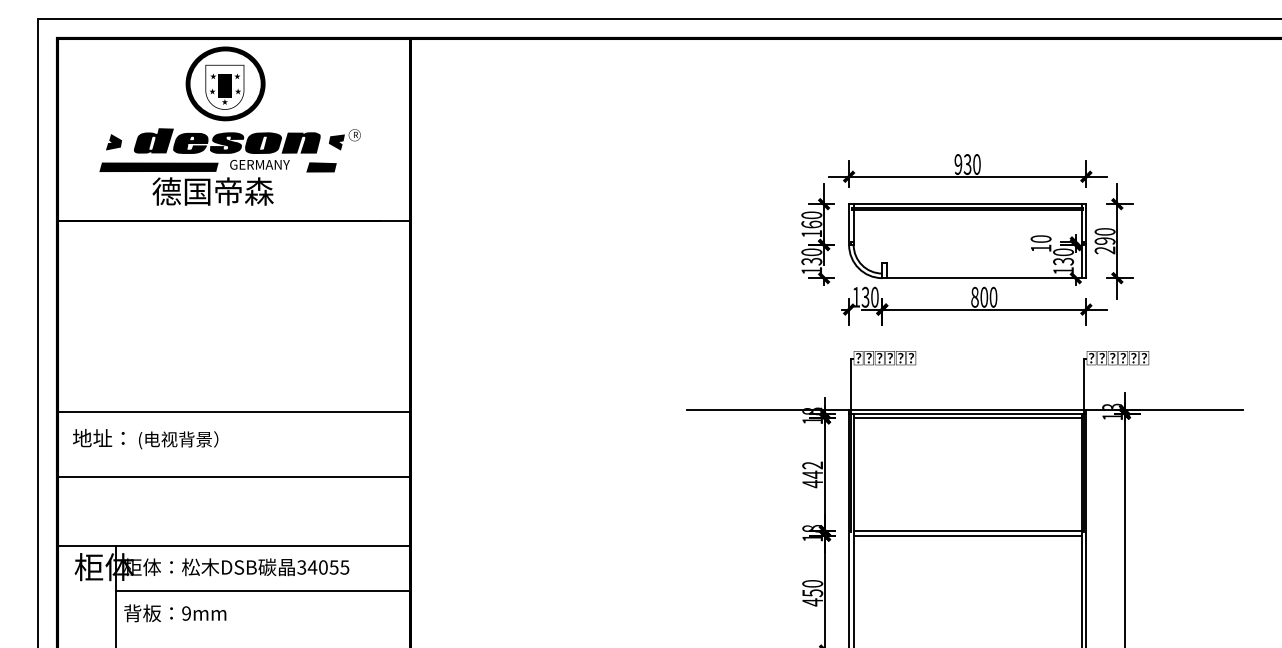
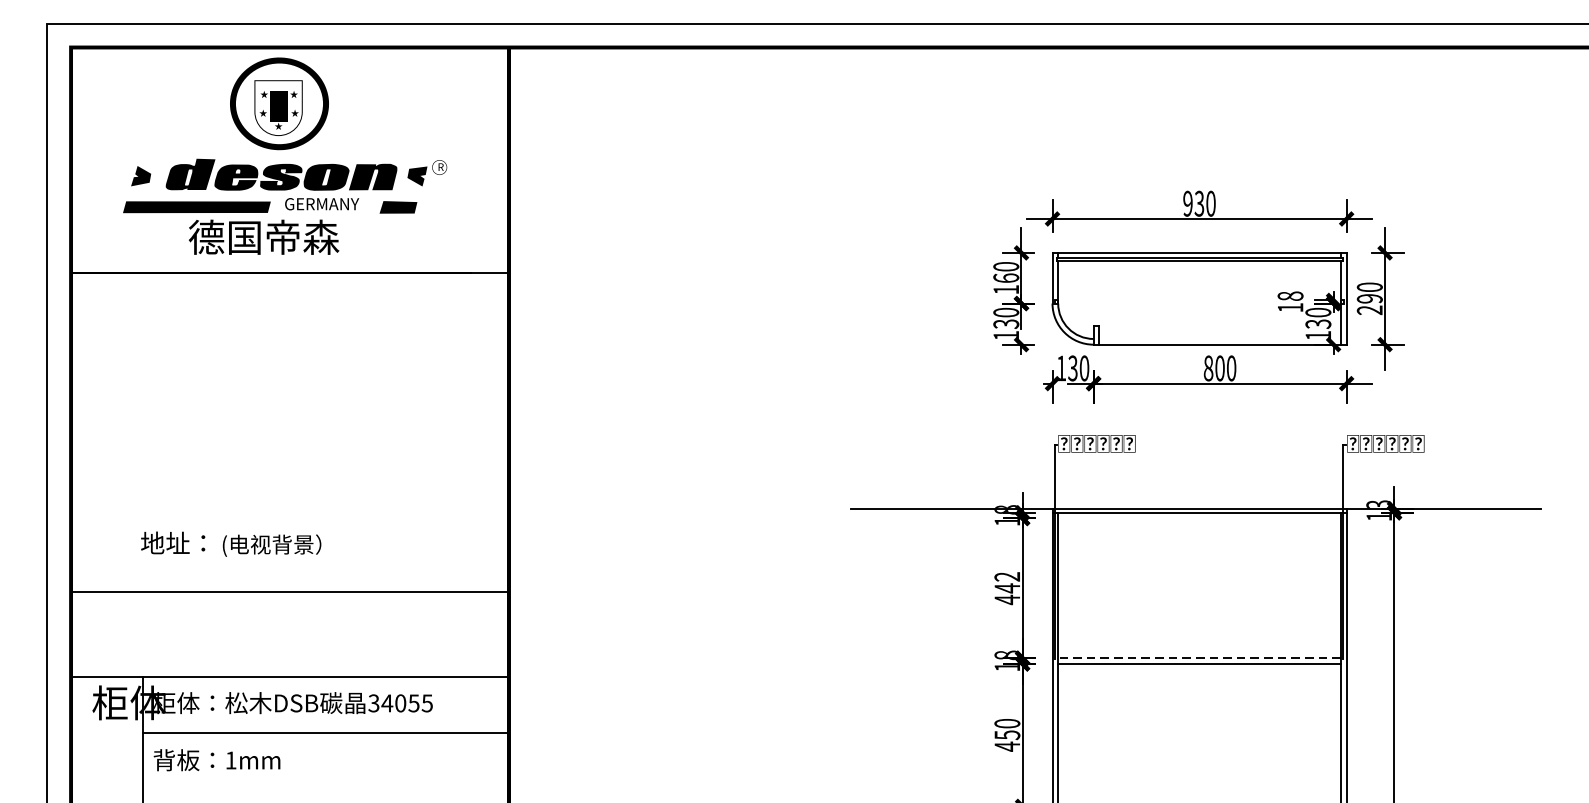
text: (1041, 238) -> (1291, 295), 10 -> 18
line: (233, 412) -> (289, 511), removed
line: (967, 418) -> (1199, 518), removed
text: (145, 439) -> (231, 544), moved
line: (967, 531) -> (1199, 658), solid -> dashed
text: (186, 613) -> (231, 760), 9mm -> 1mm

